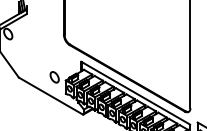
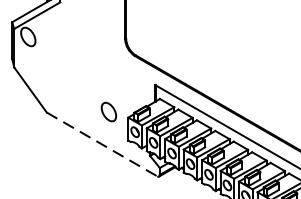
line: (50, 95) -> (101, 143), solid -> dashed

